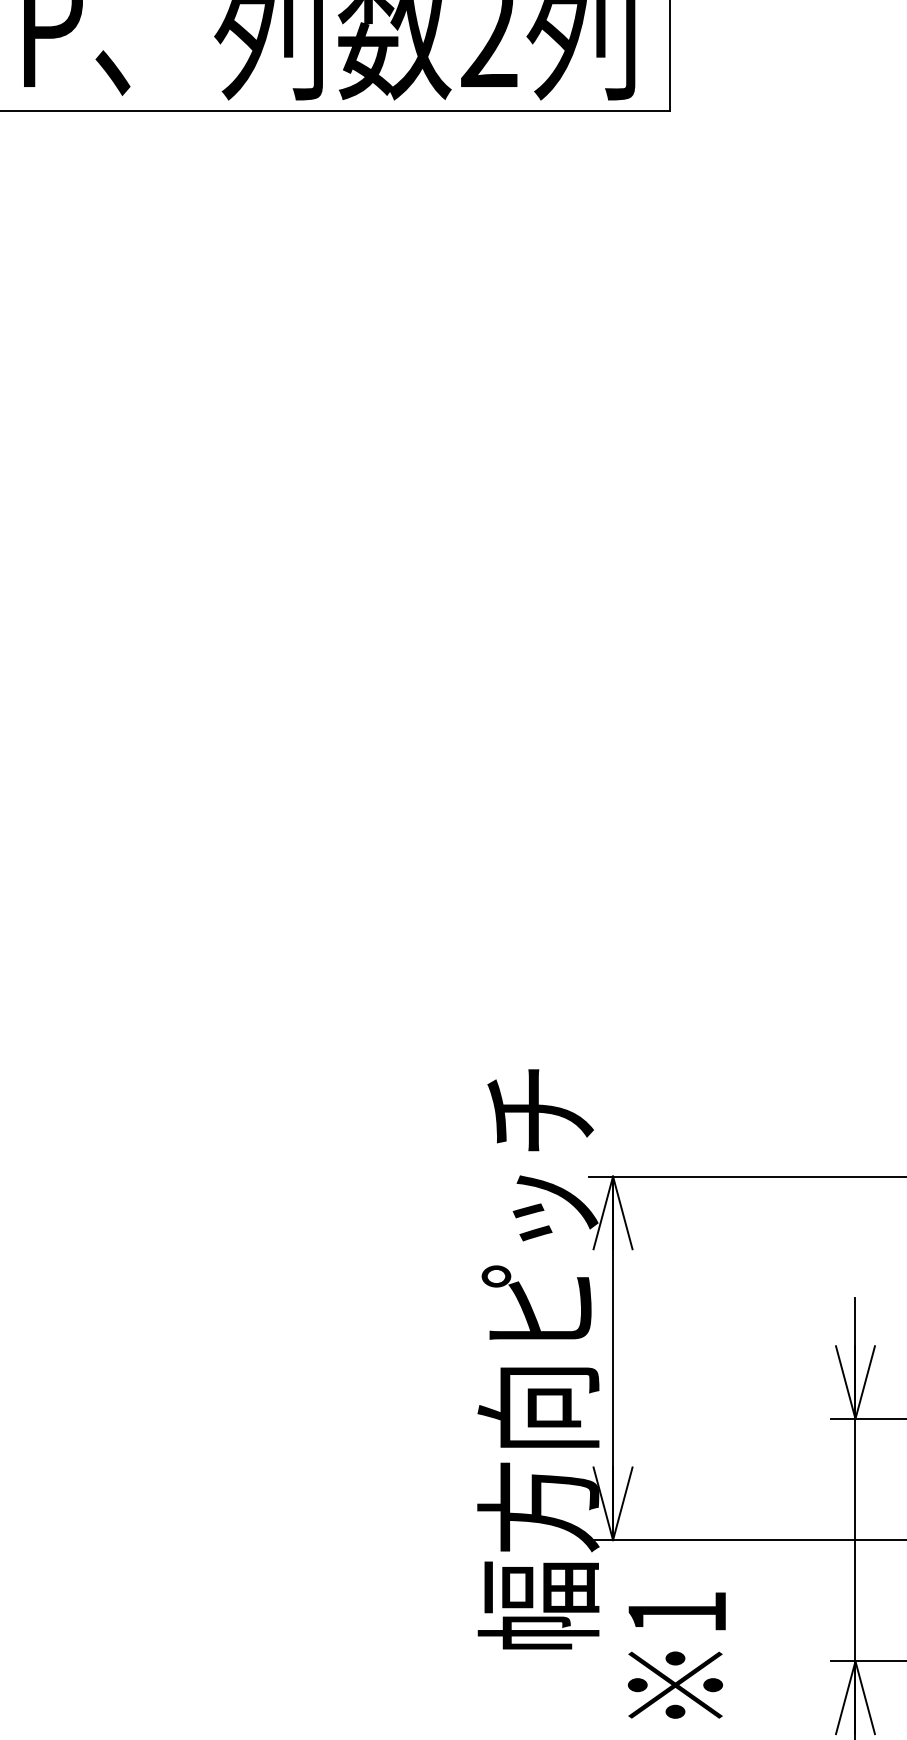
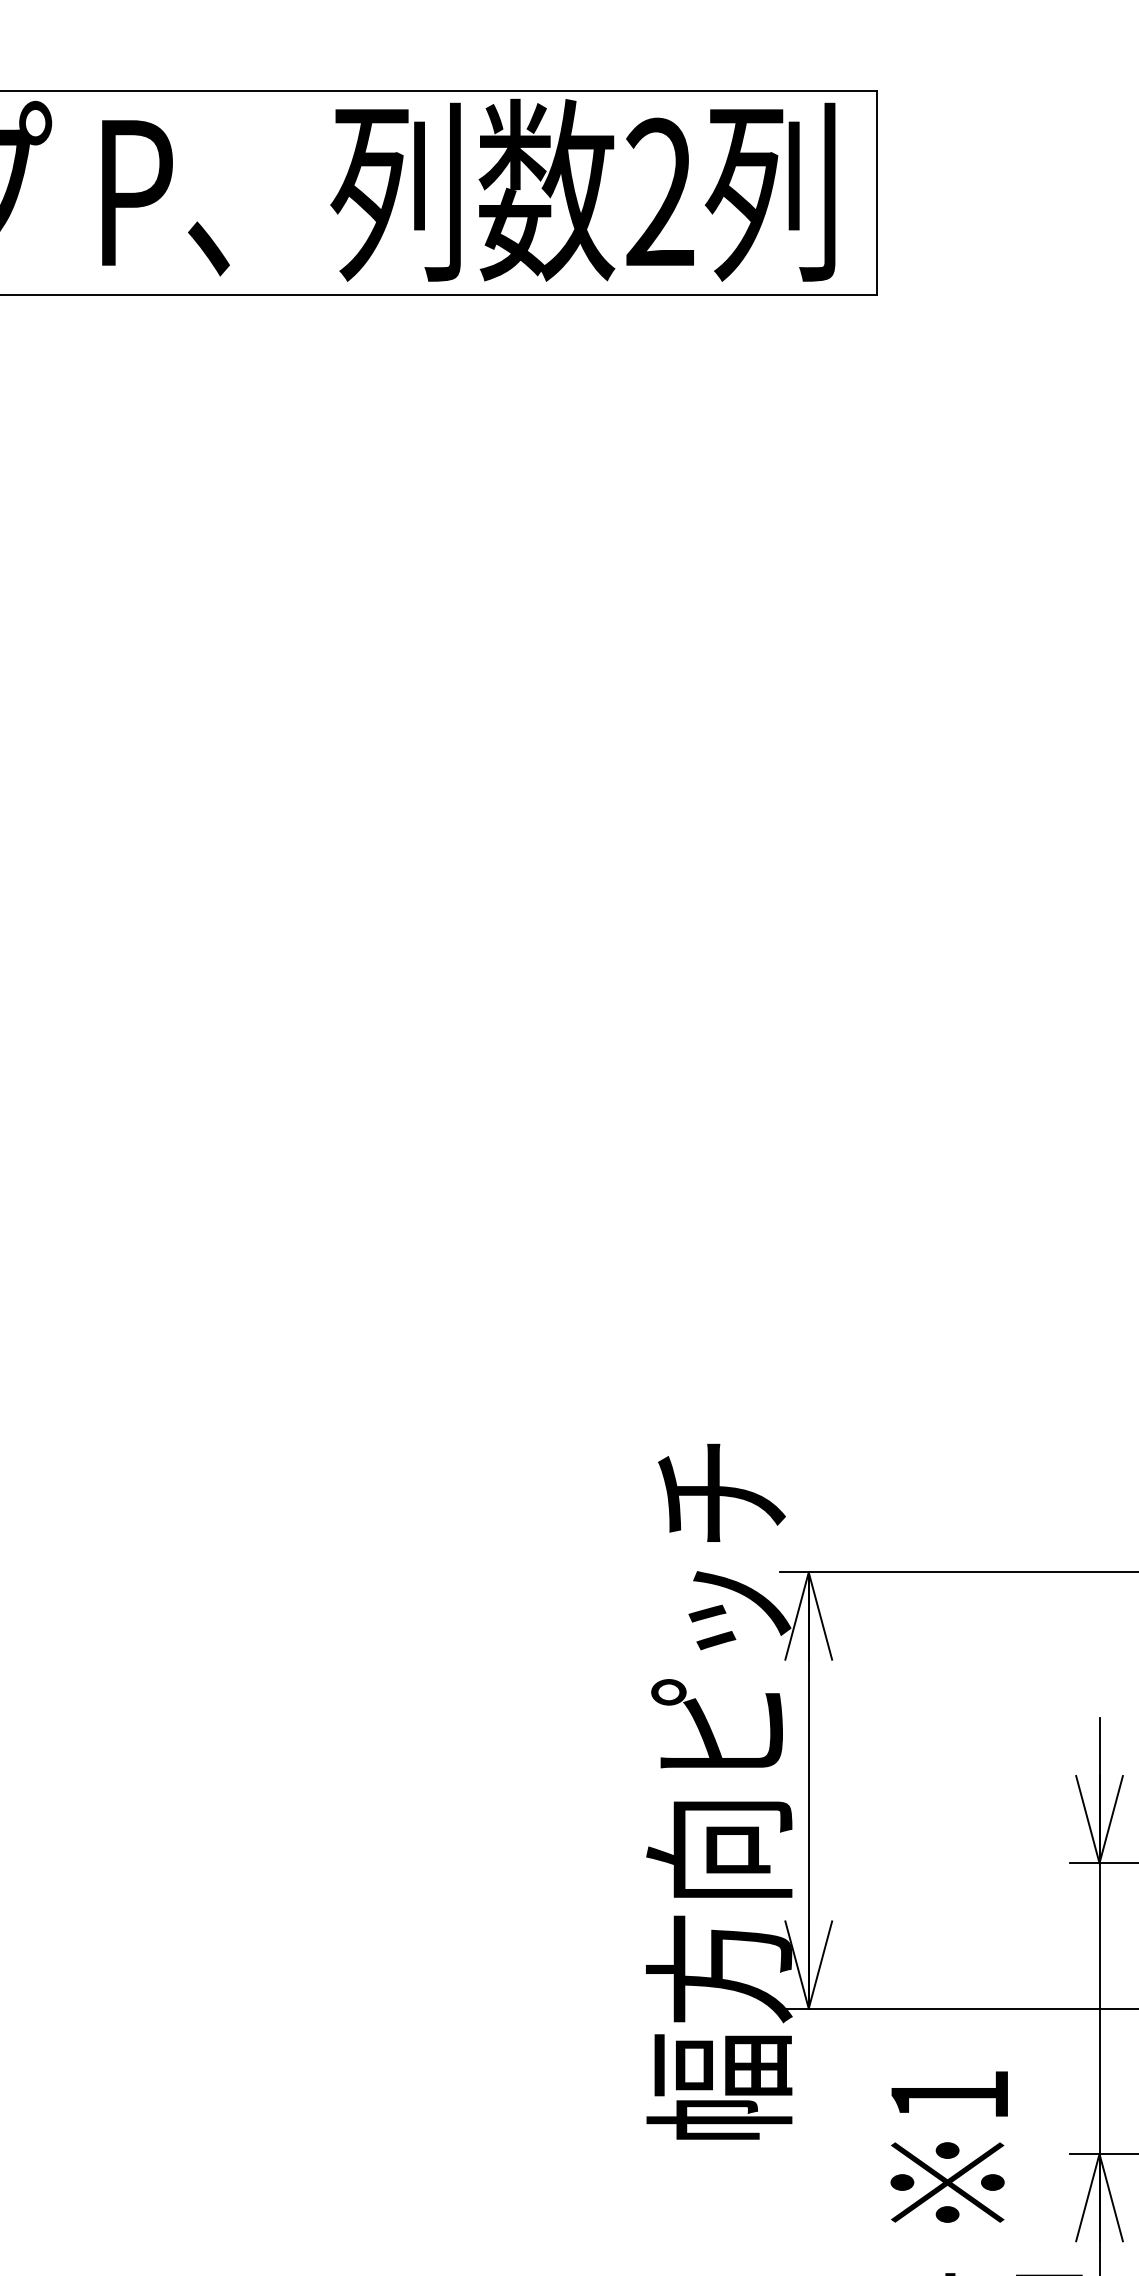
text: (676, 1655) -> (948, 2146), moved

